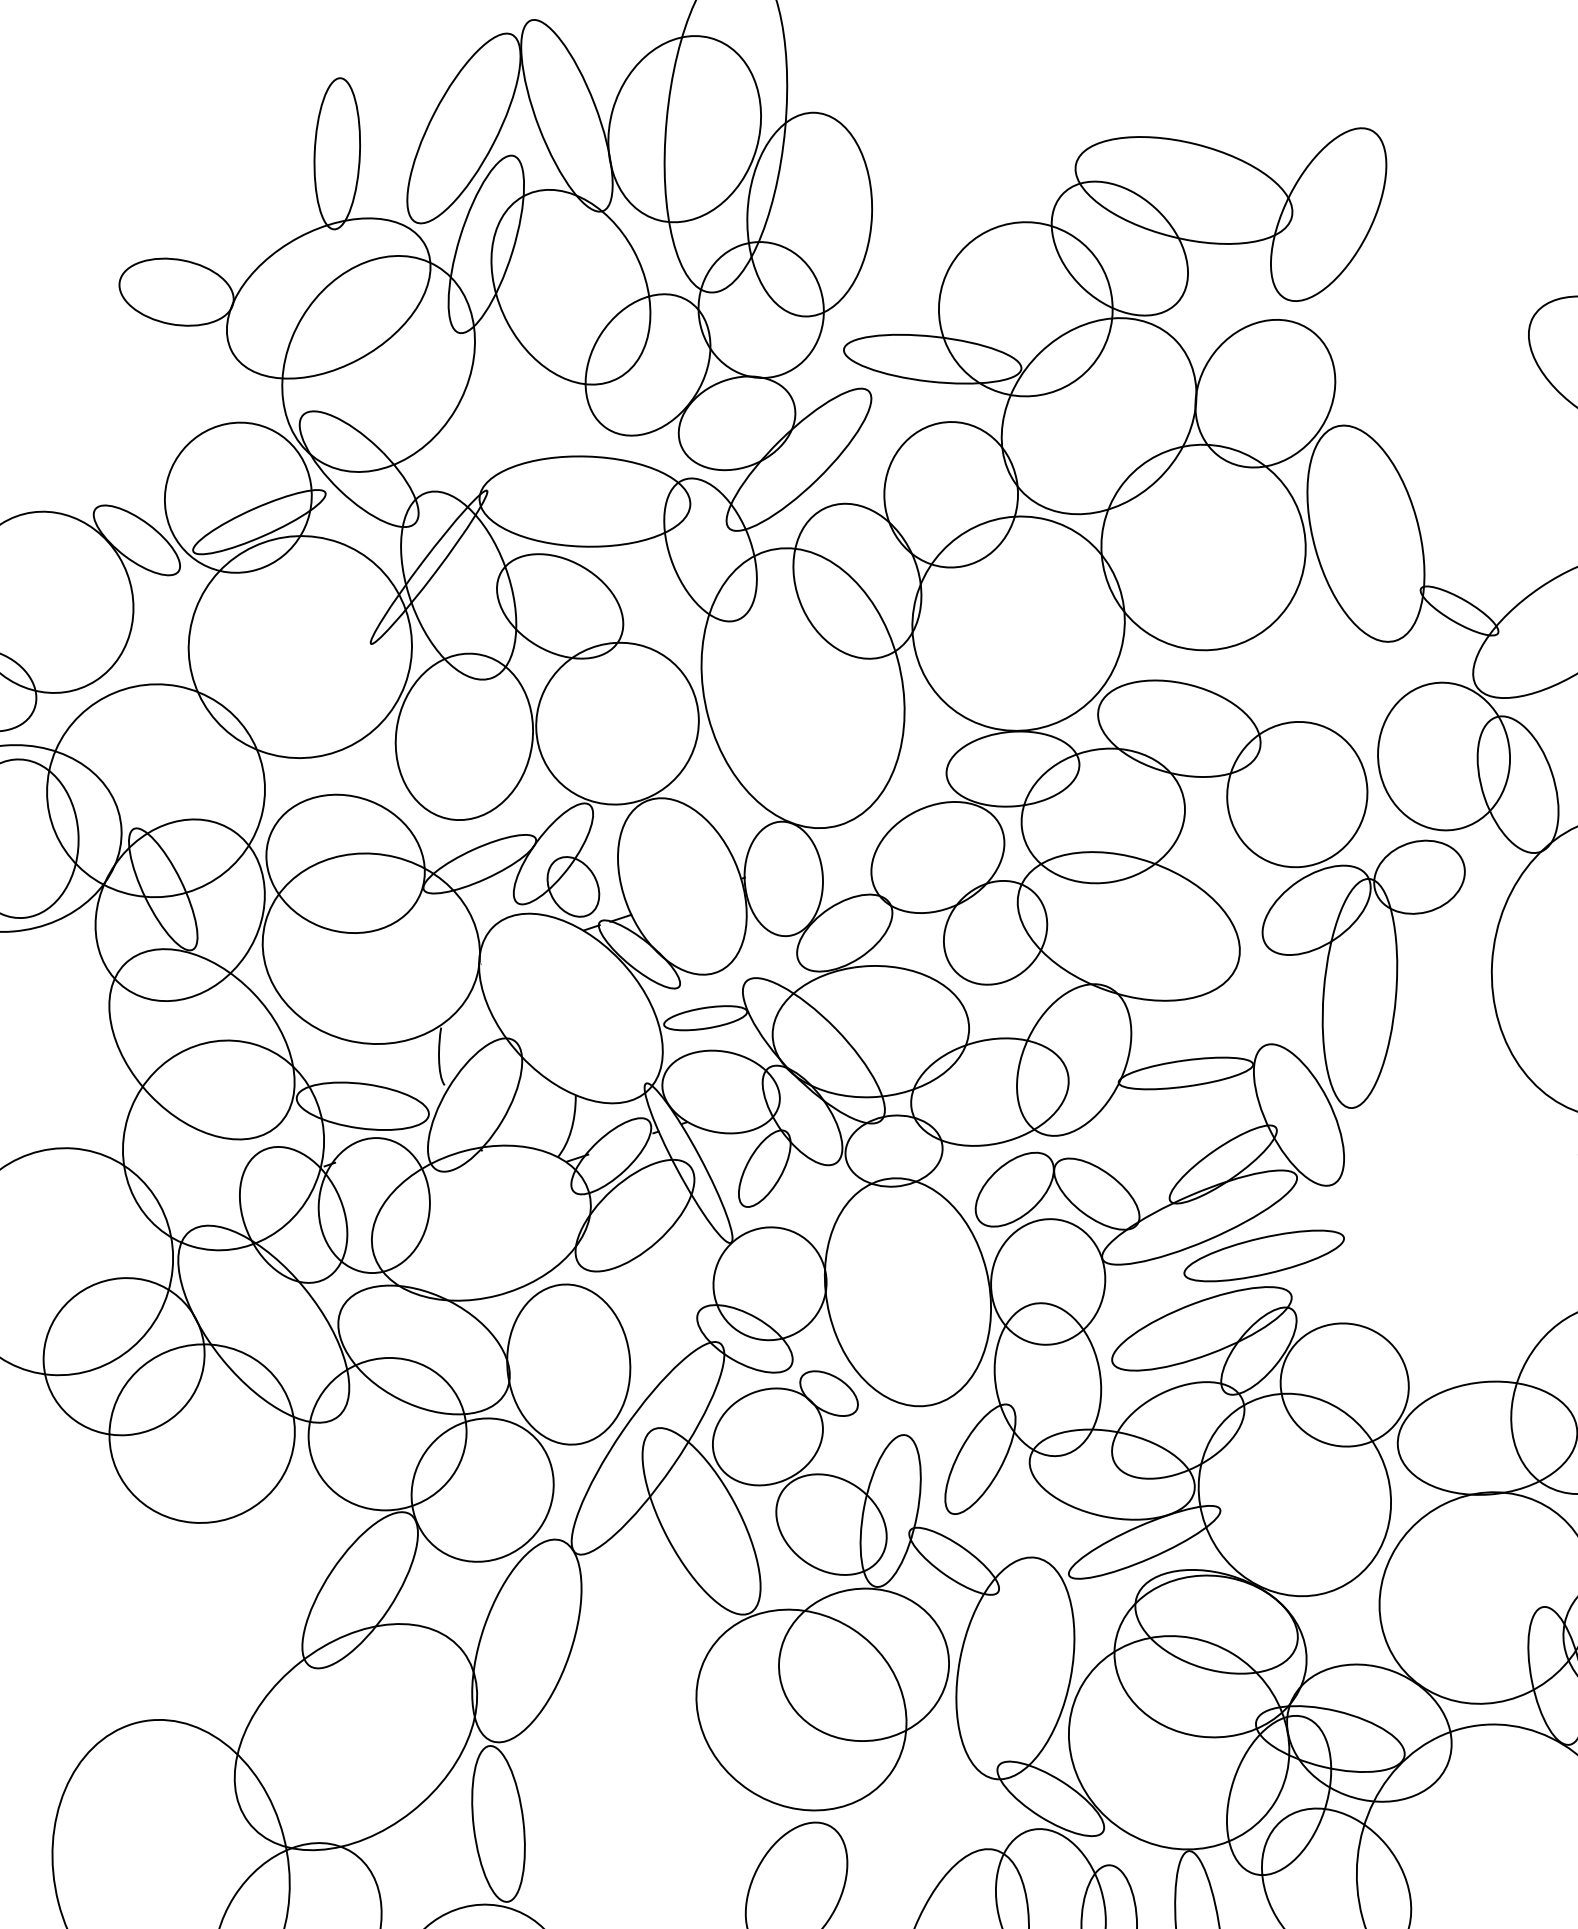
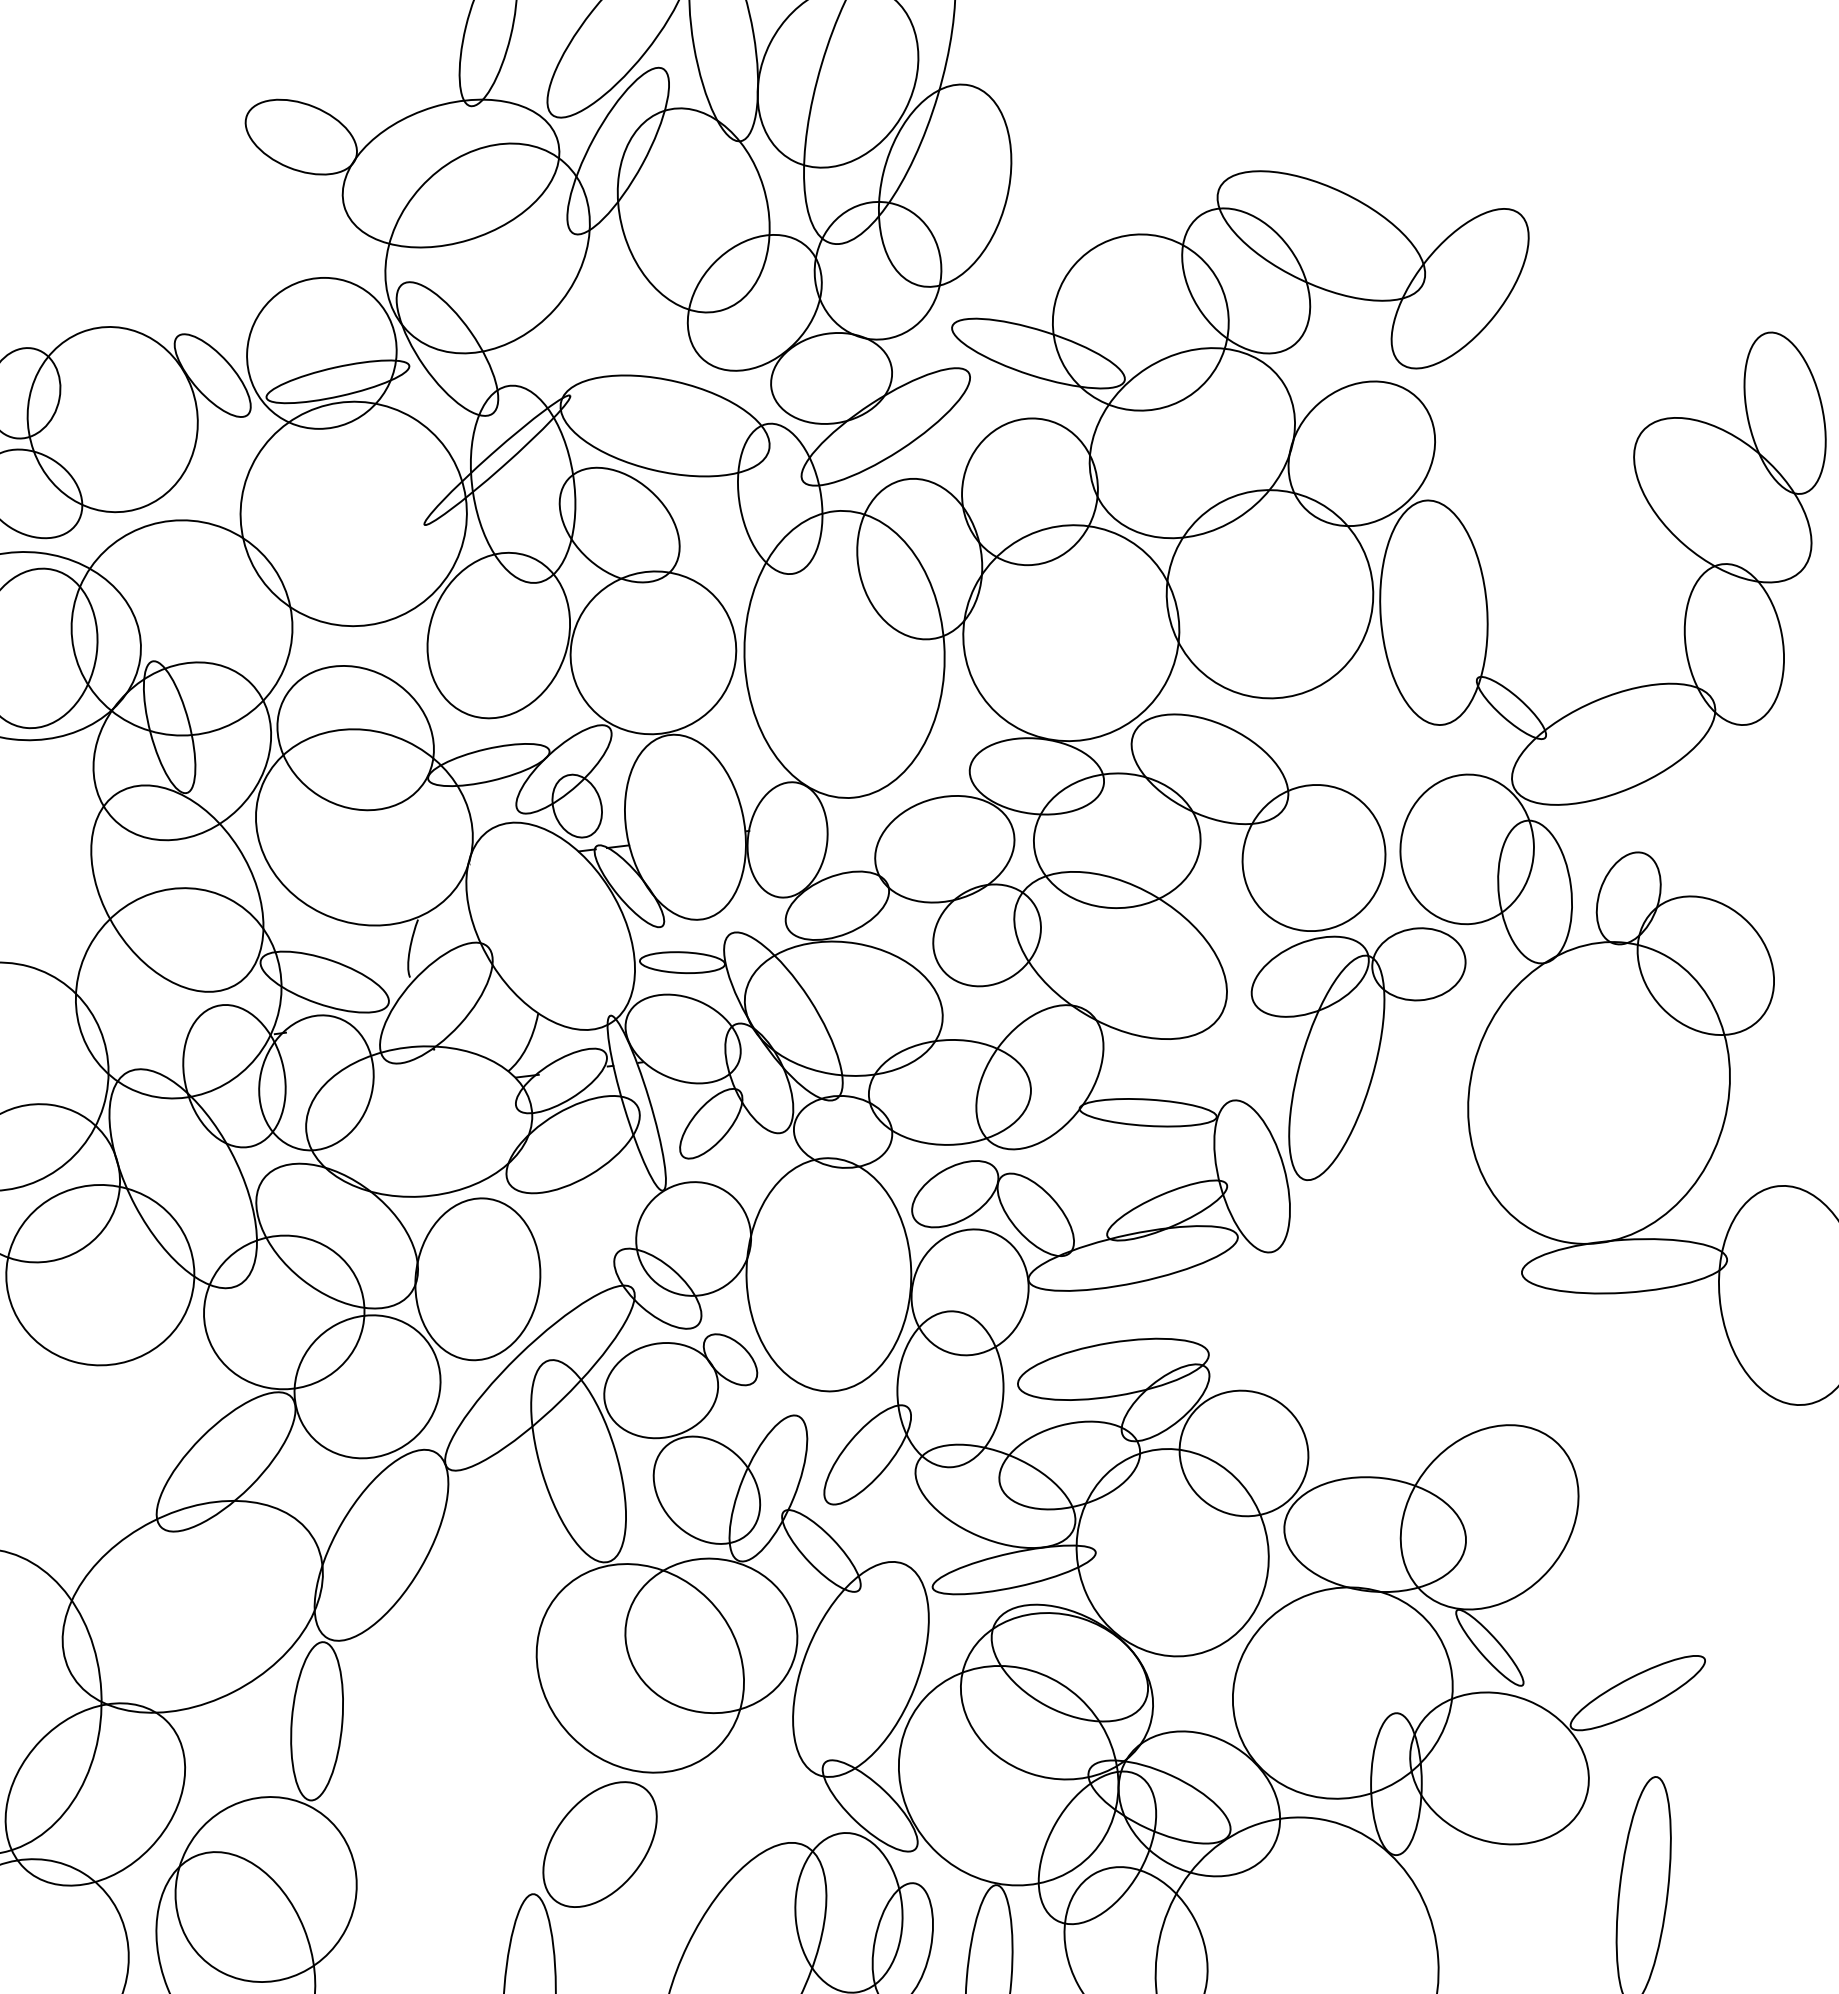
part: (1264, 1256) -> (1189, 1309), removed

